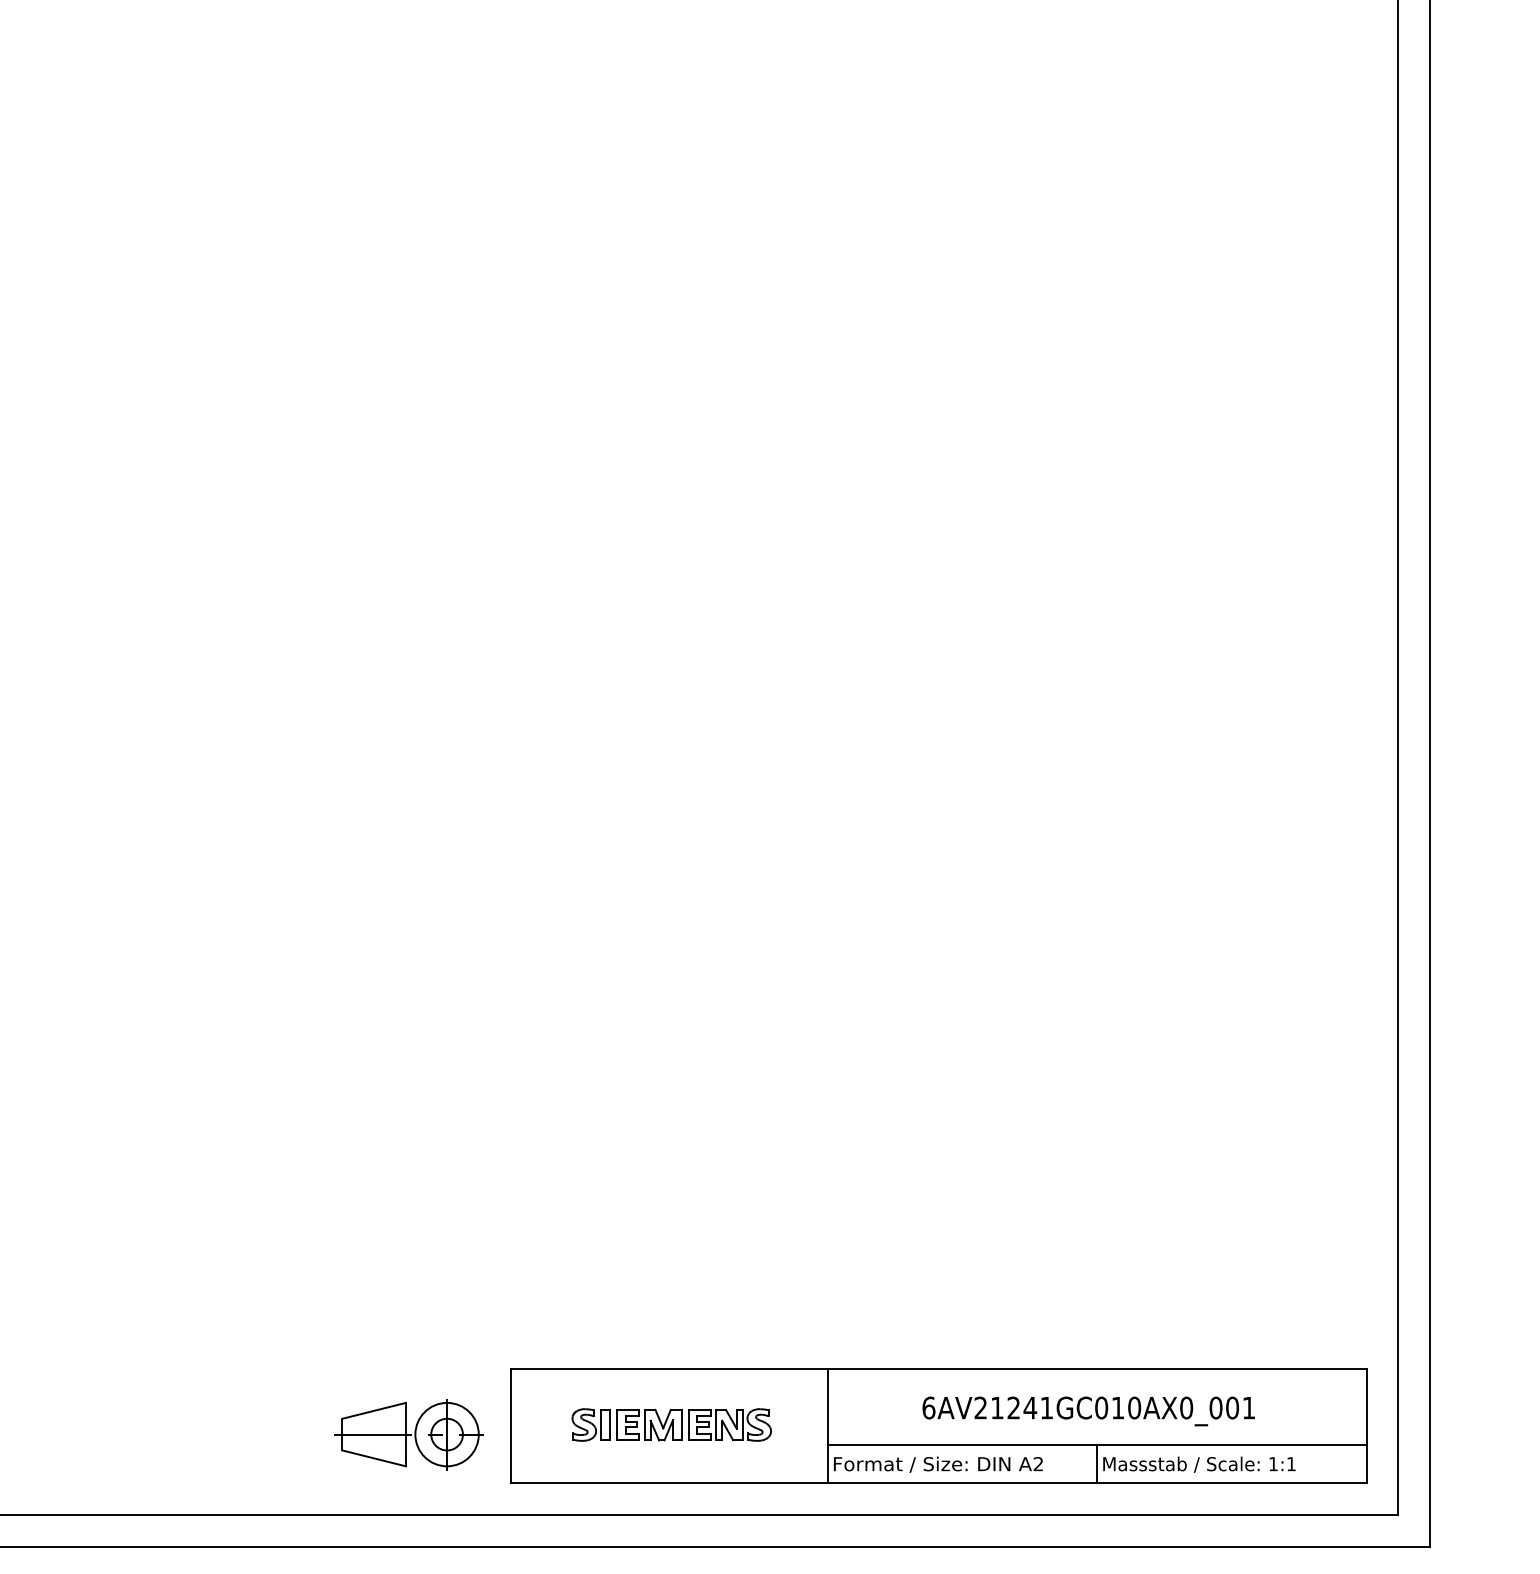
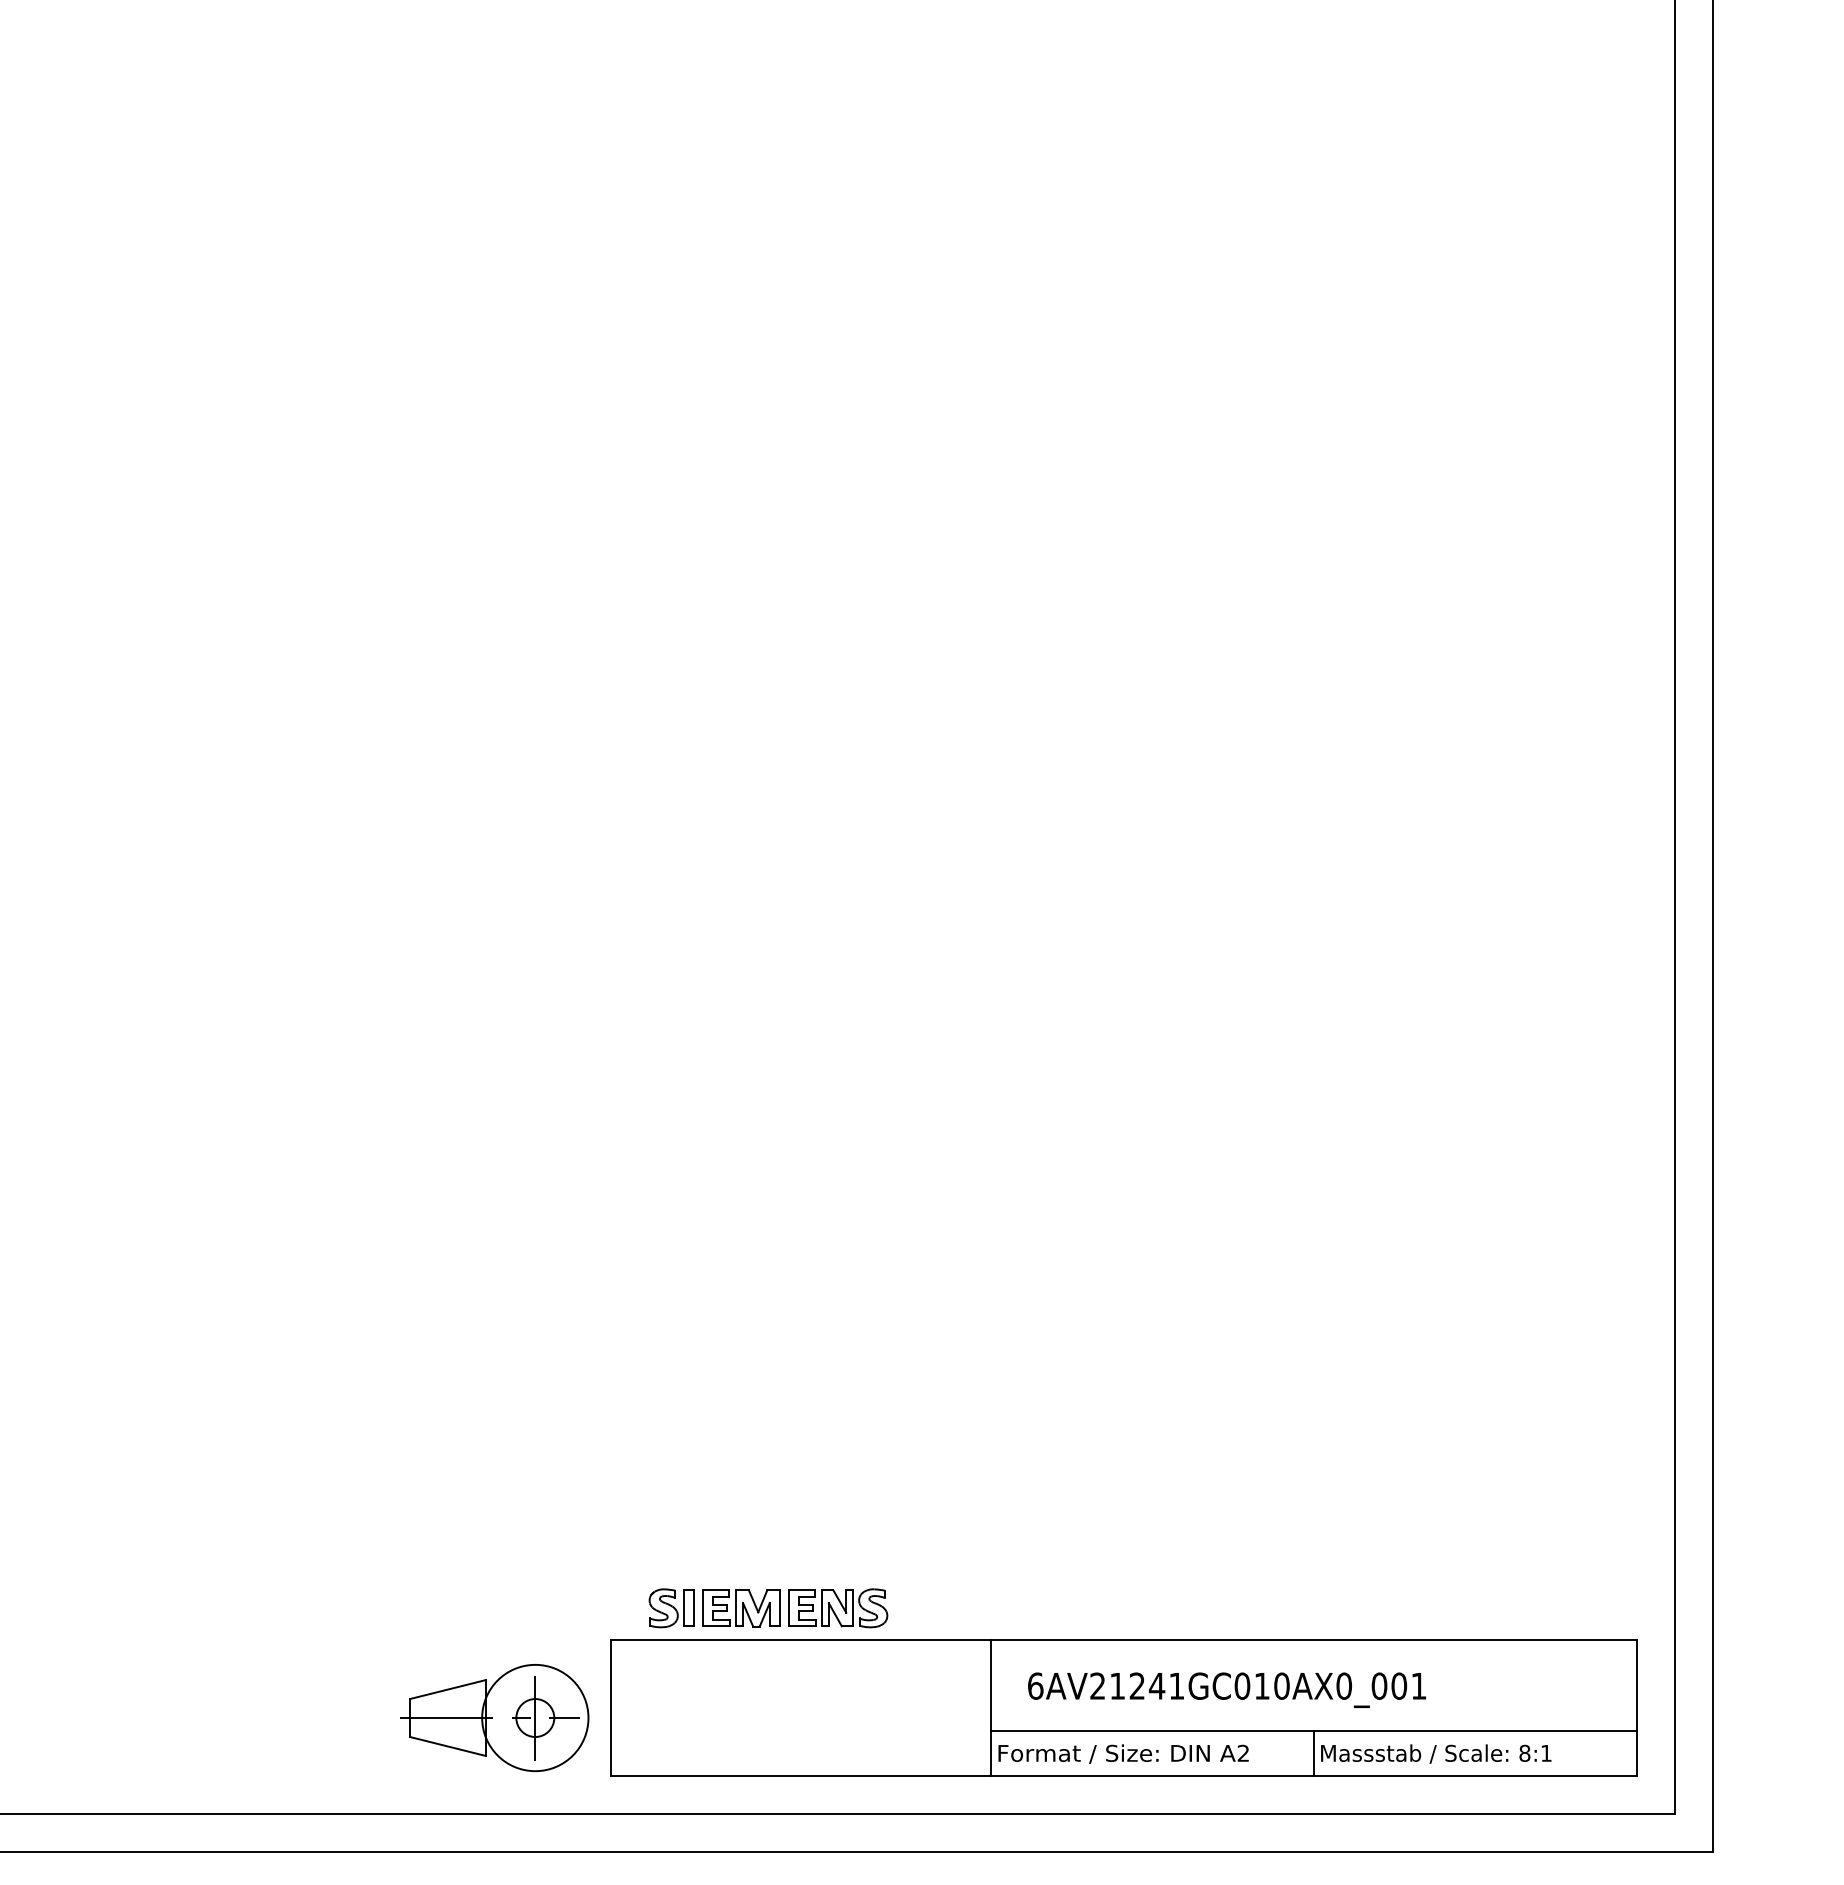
text: (1088, 1411) -> (1226, 1690), moved
part: (671, 1424) -> (768, 1607), moved
circle: (446, 1434) -> (534, 1717), size x1.4
text: (1273, 1464) -> (1524, 1753), 1:1 -> 8:1

